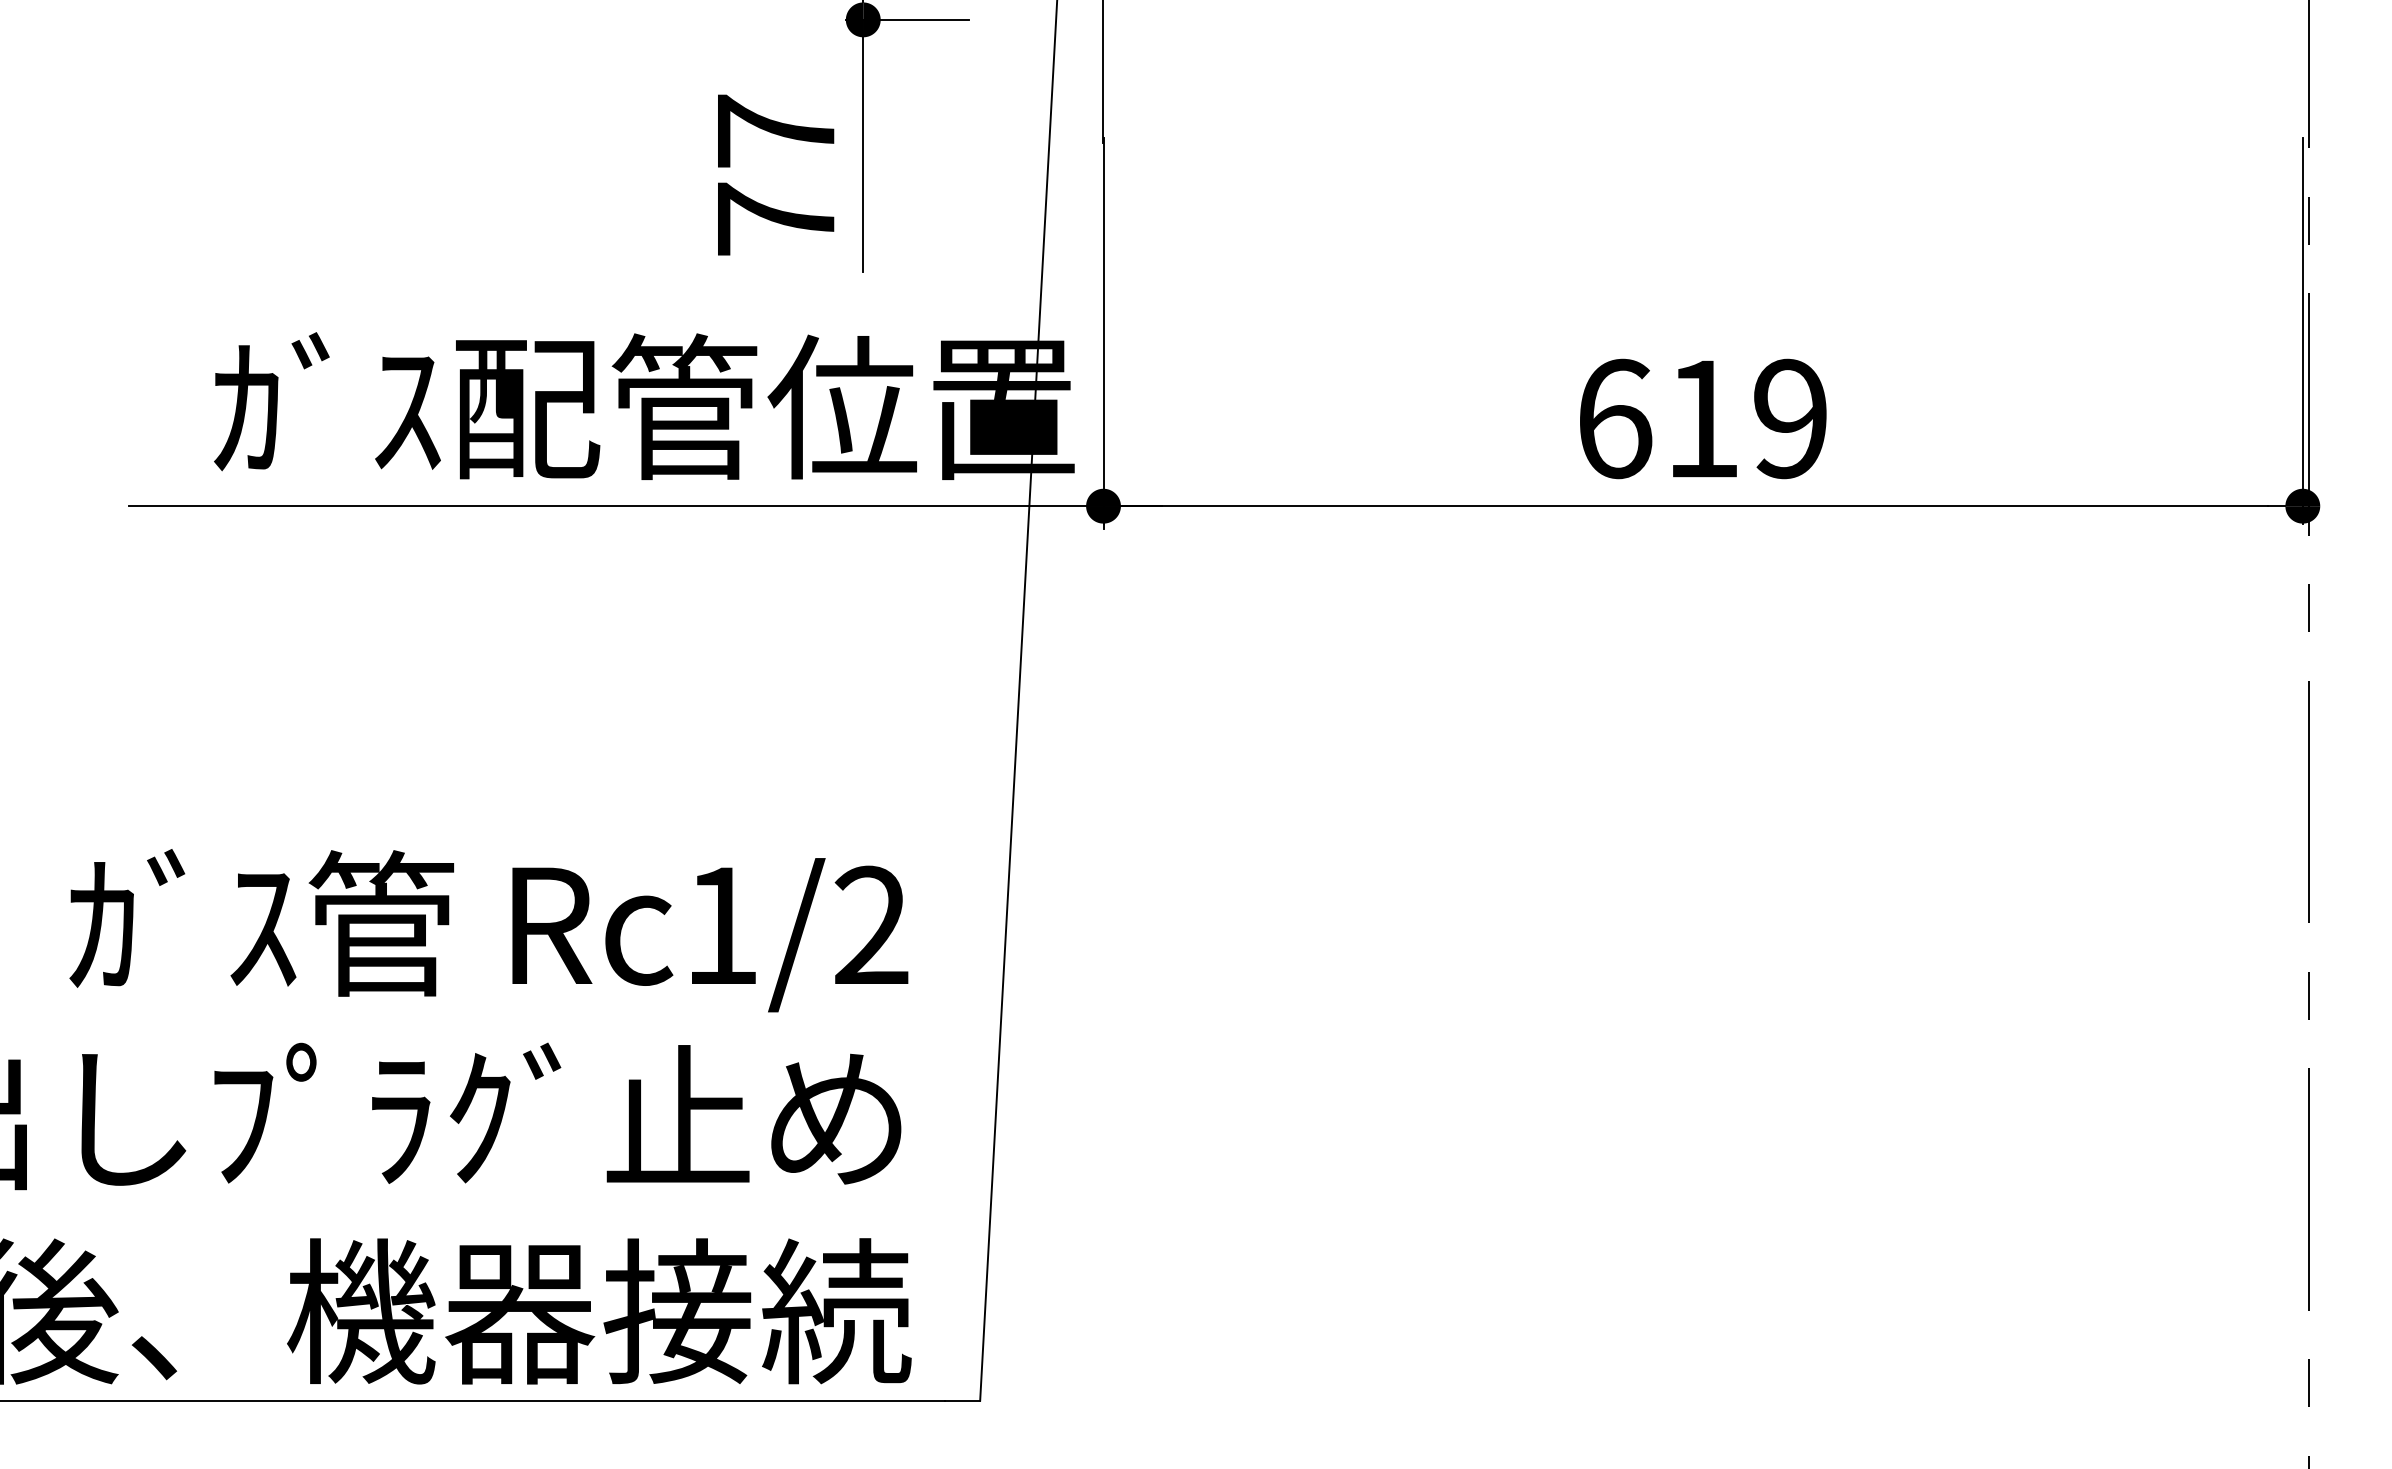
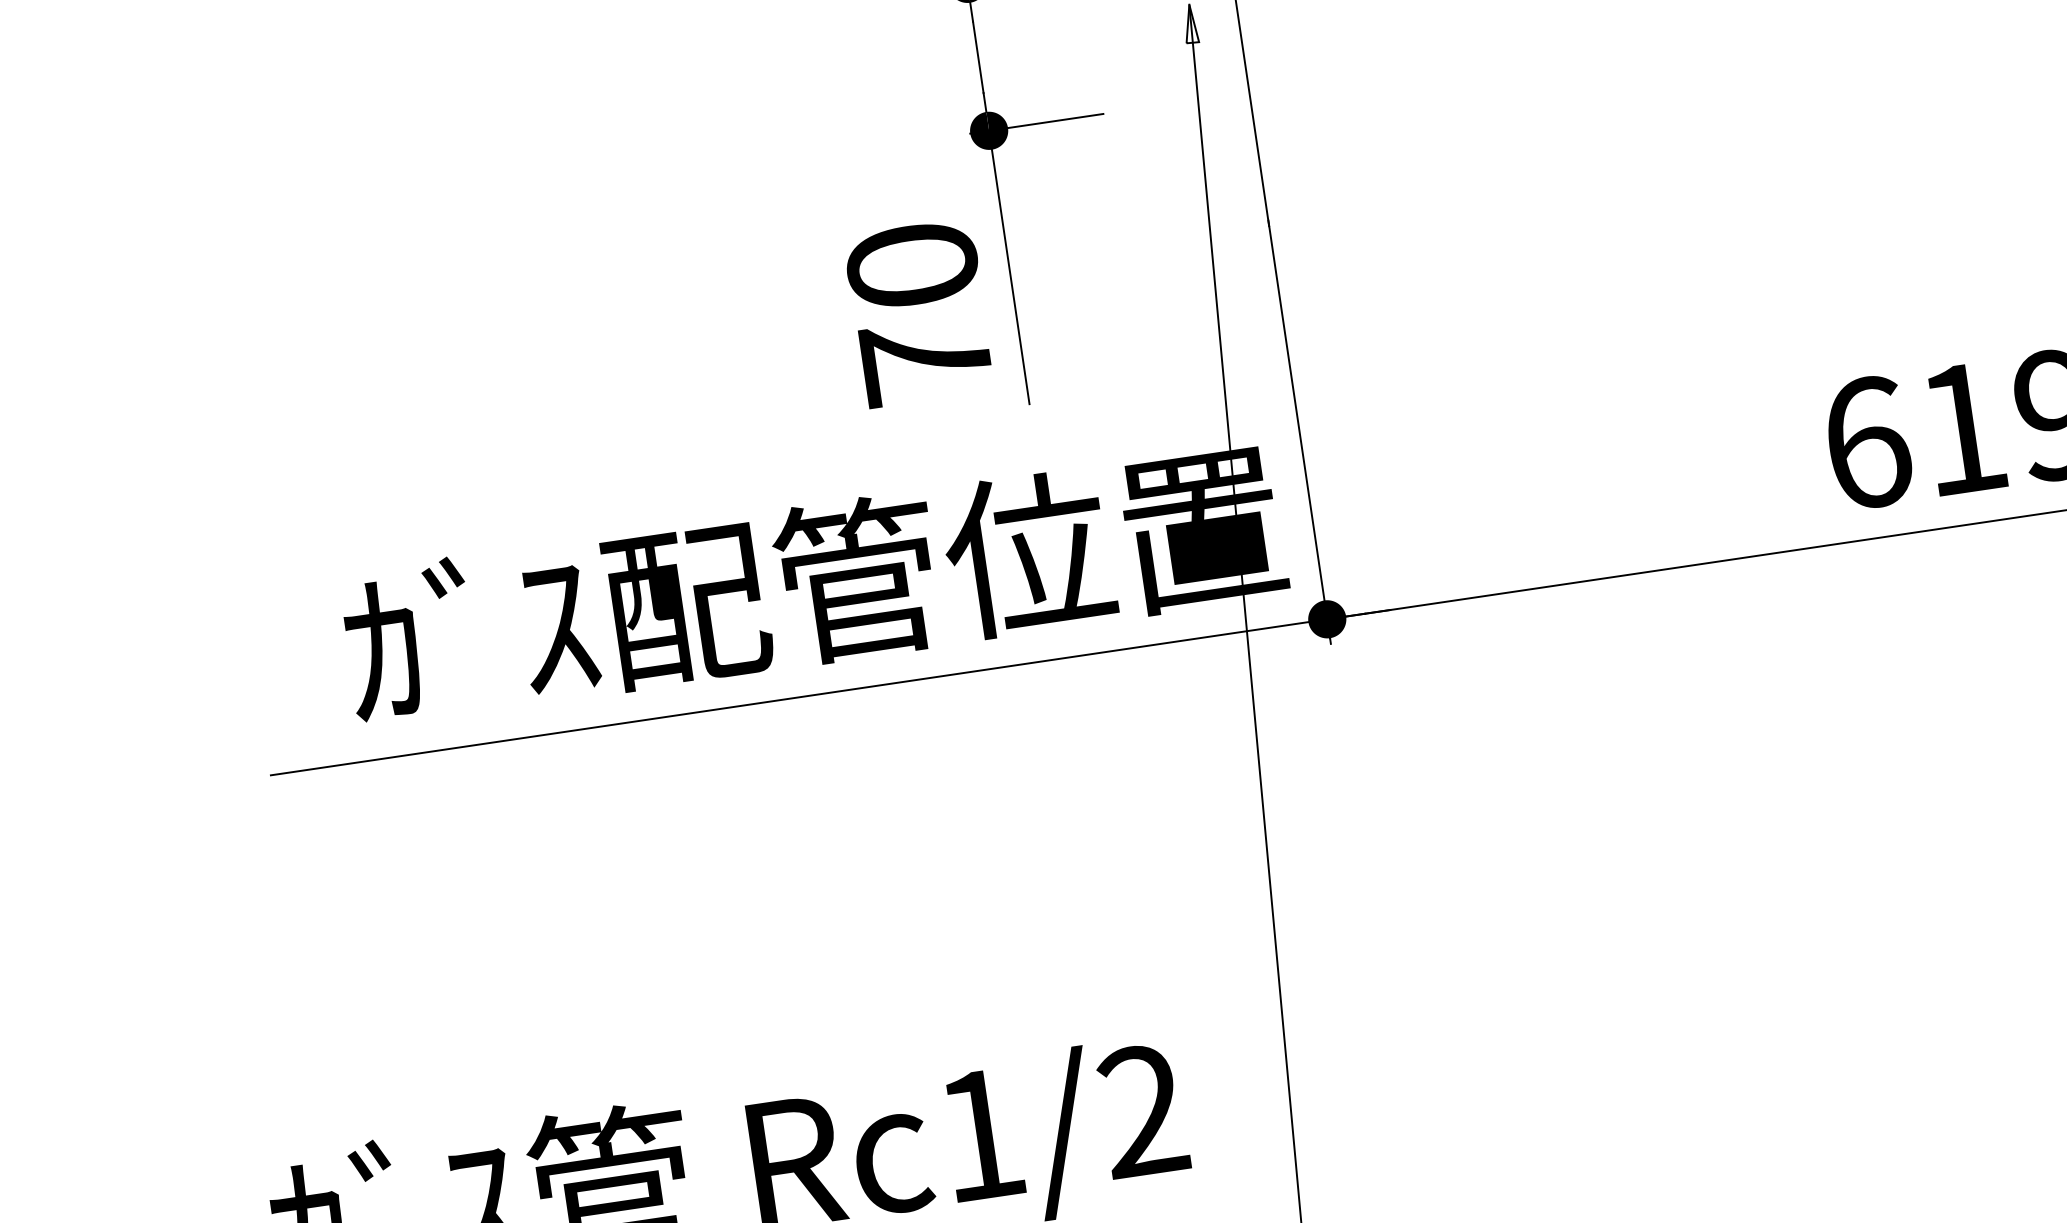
text: (776, 130) -> (912, 264), 77 -> 70

